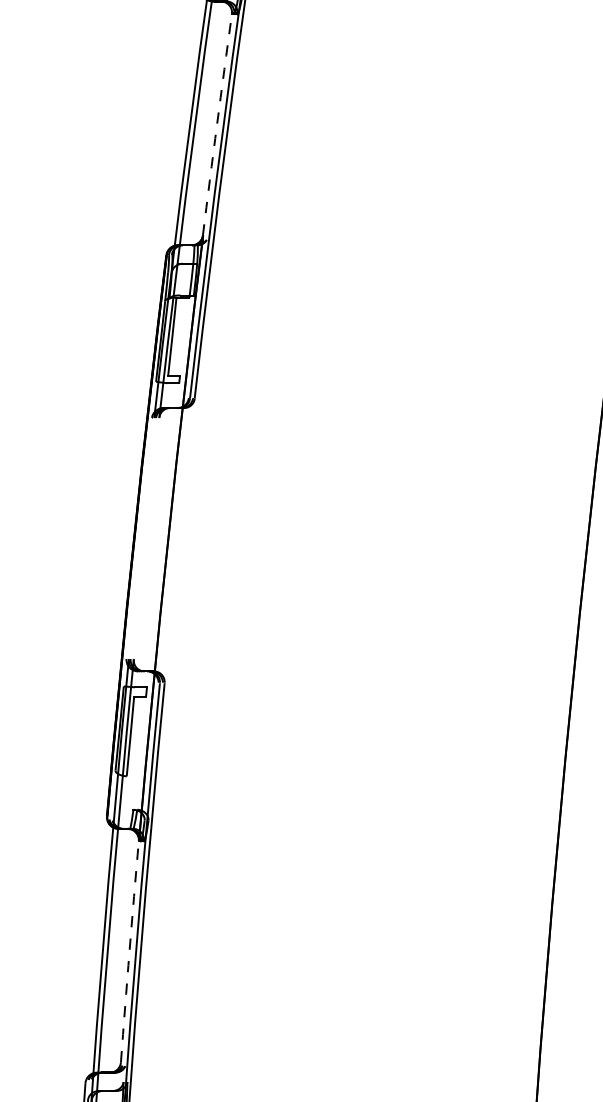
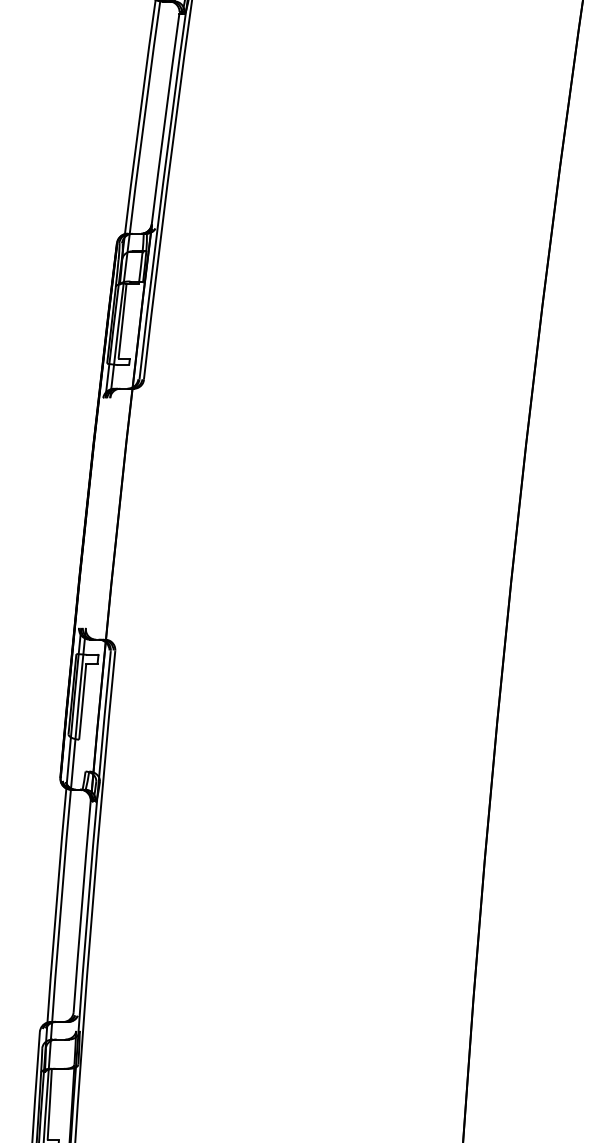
arc: (217, 124) -> (165, 118), dashed -> solid
arc: (129, 951) -> (81, 906), dashed -> solid

